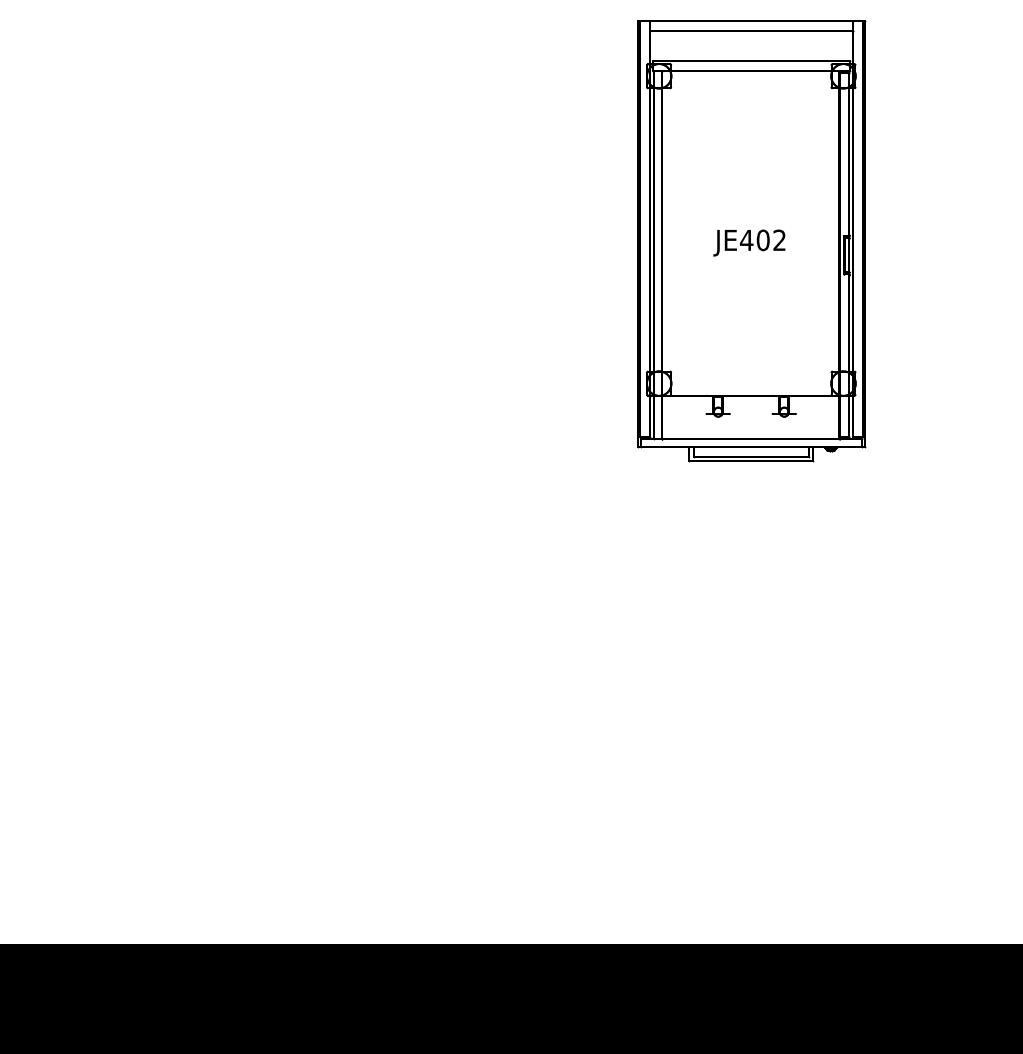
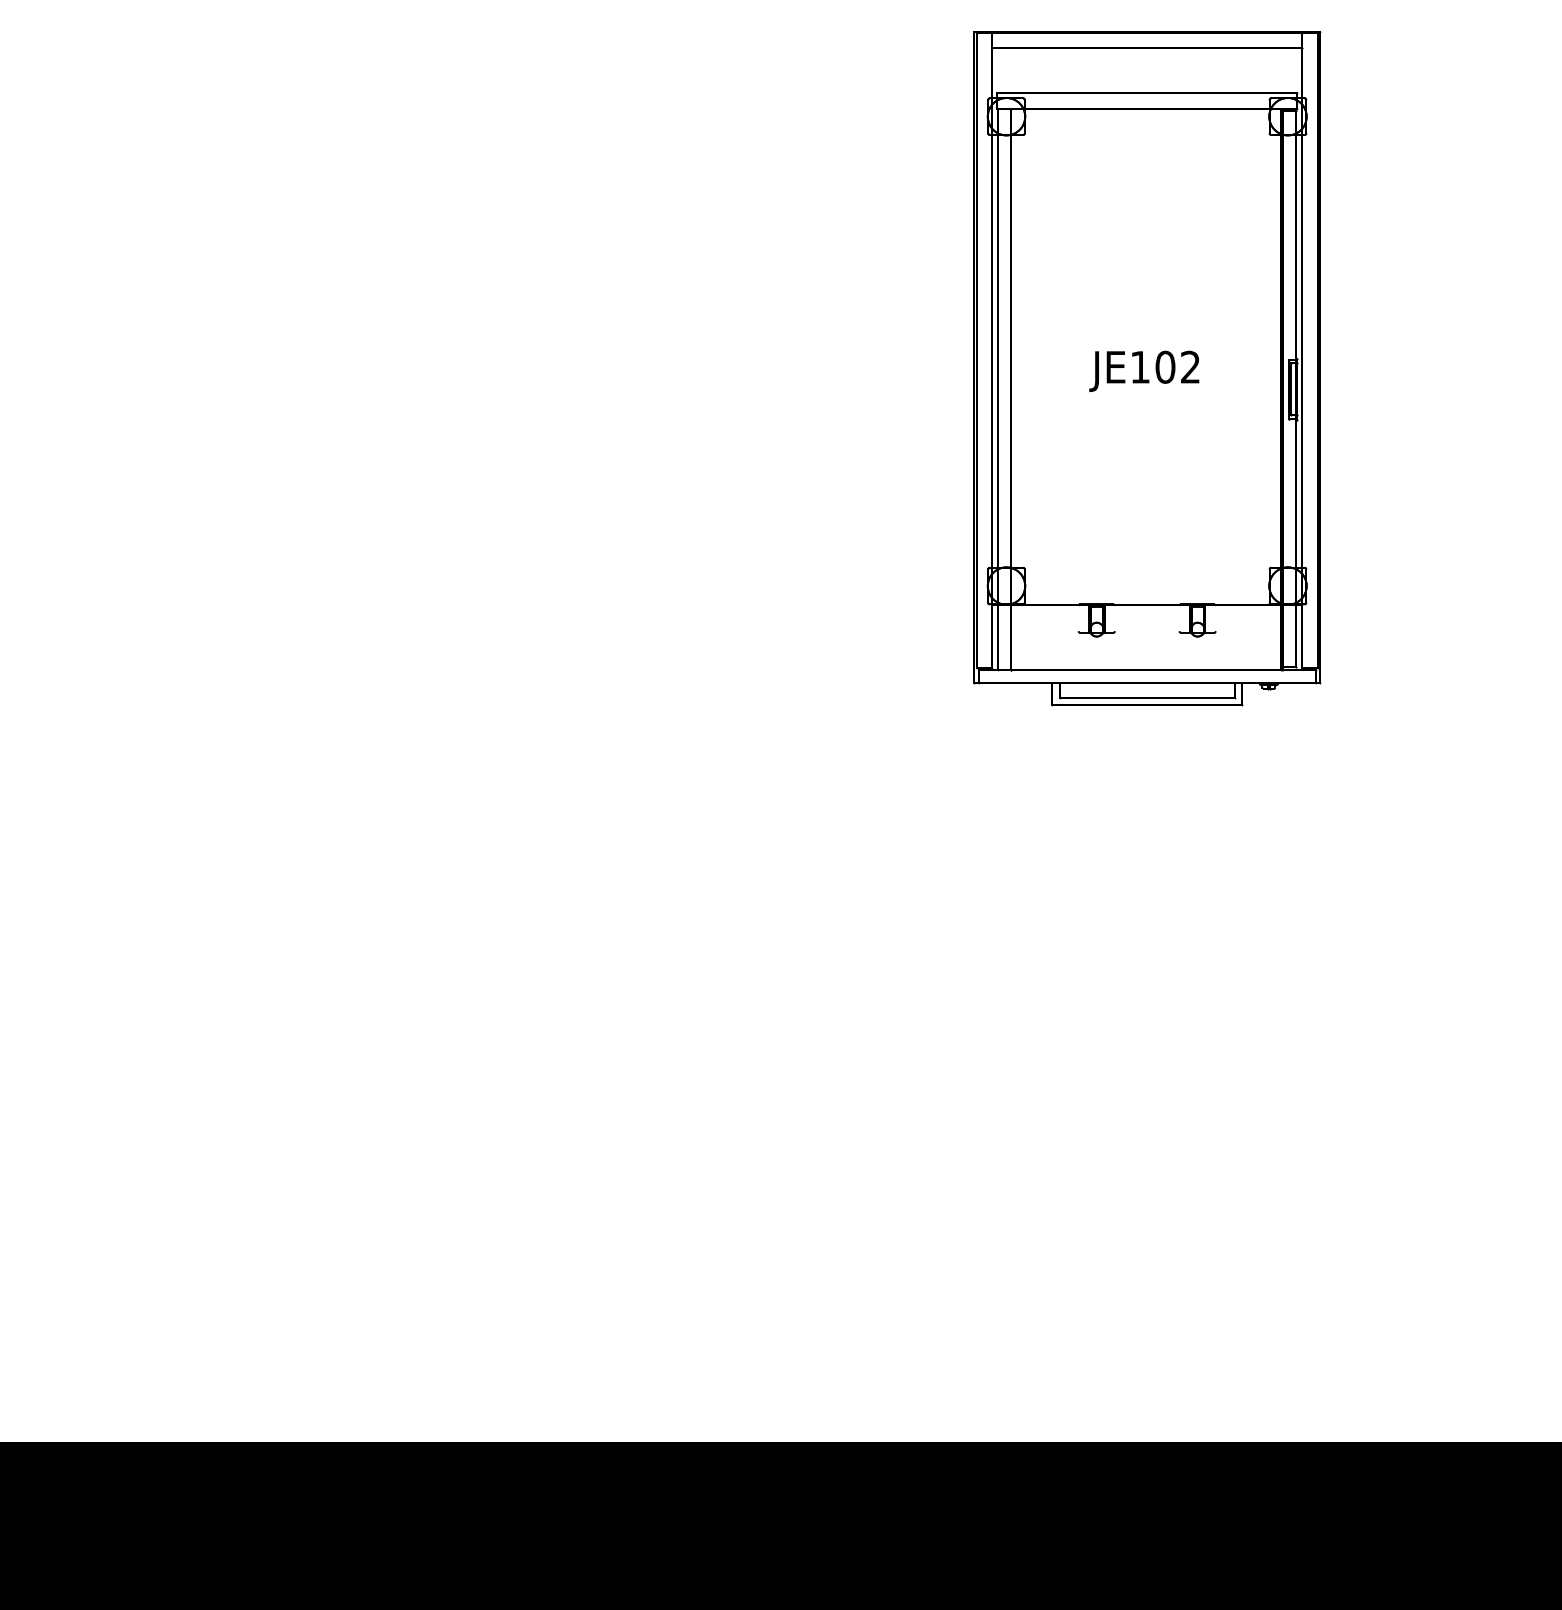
text: (746, 240) -> (1139, 367), JE402 -> JE102

